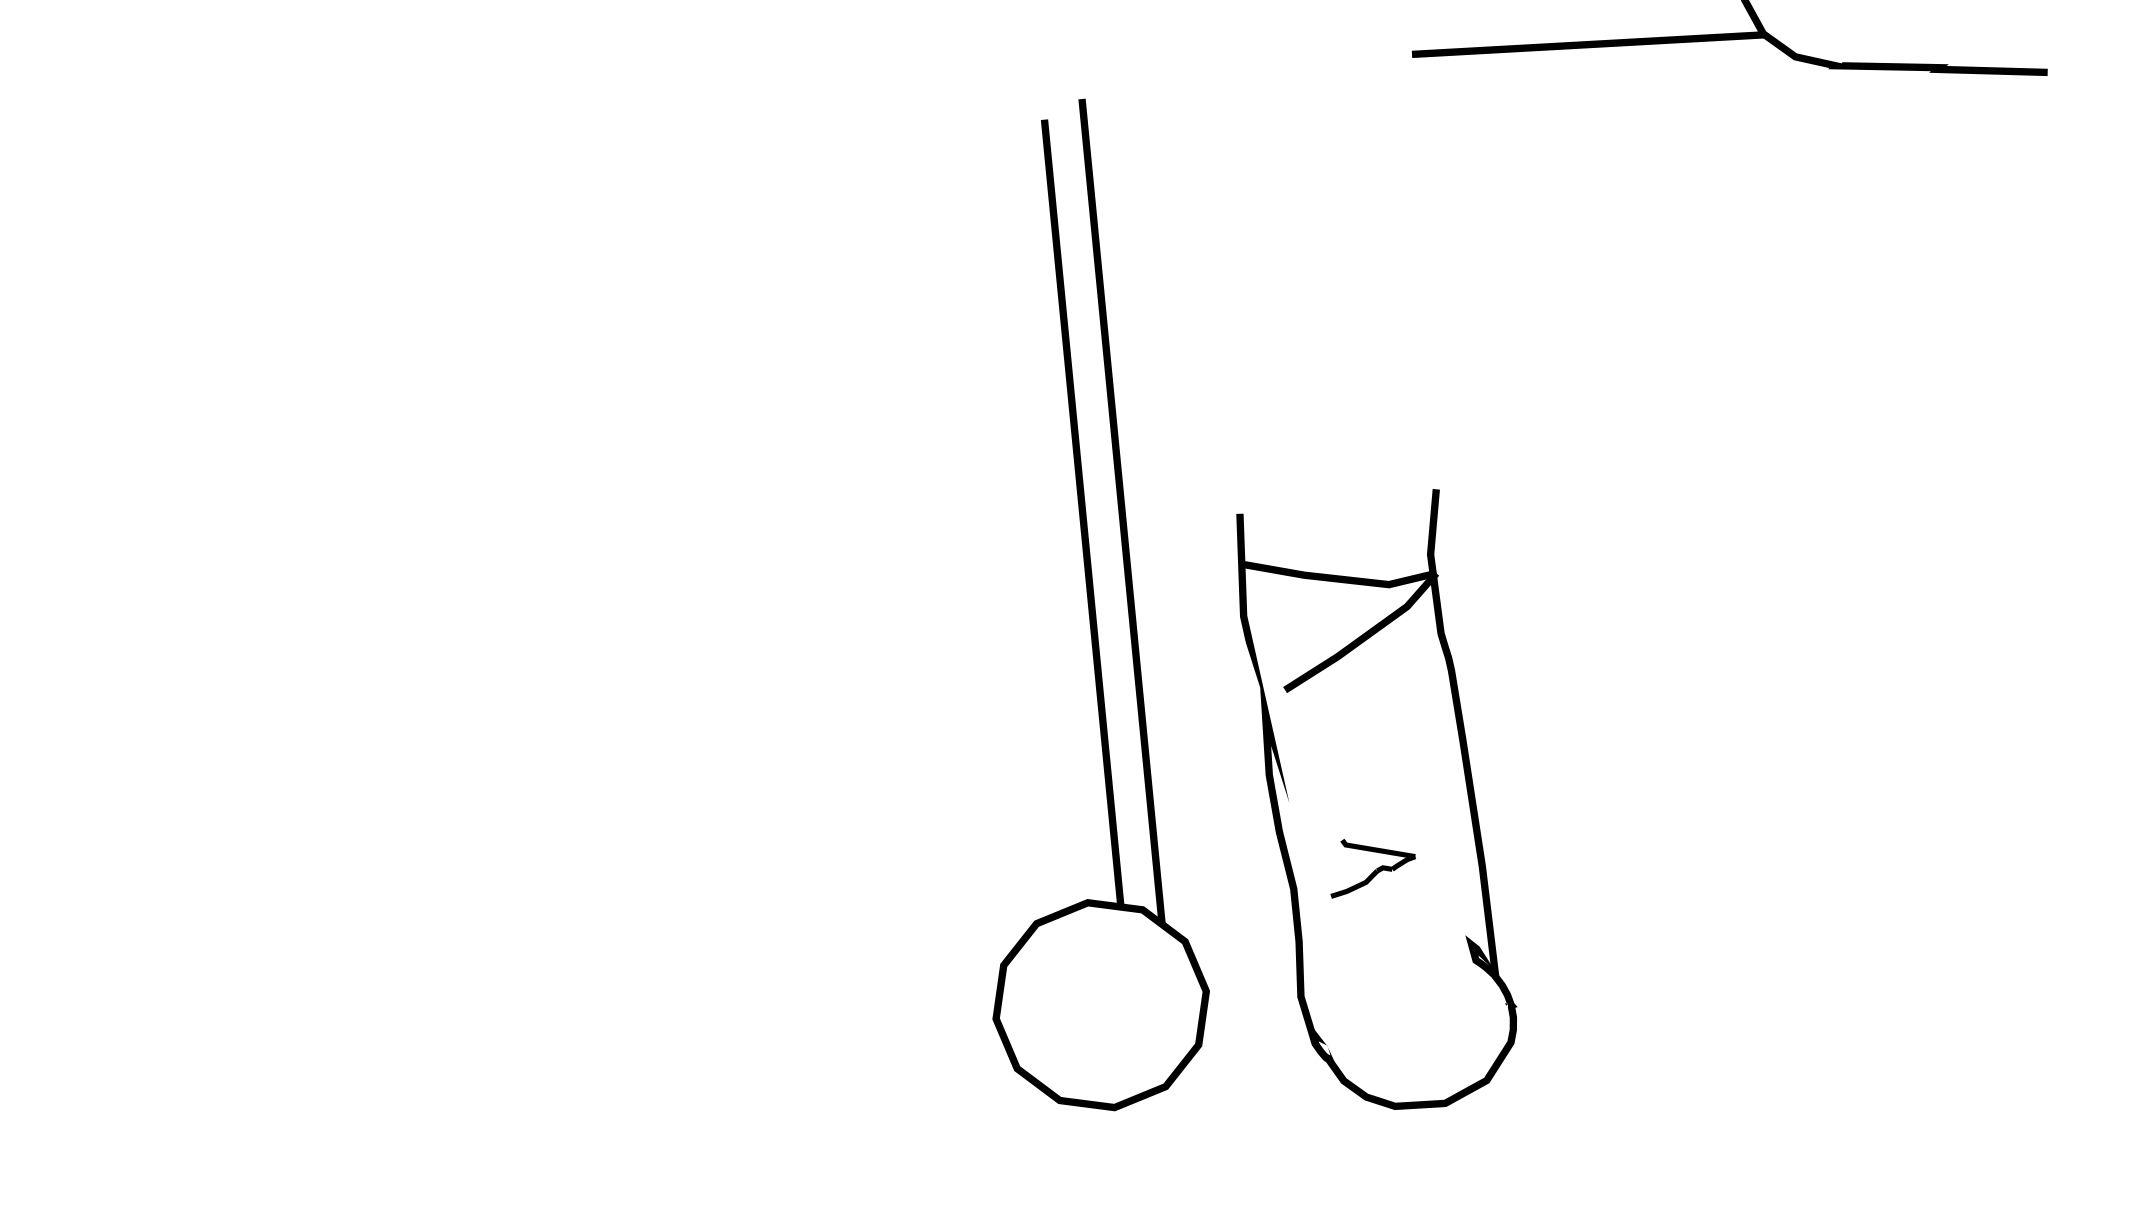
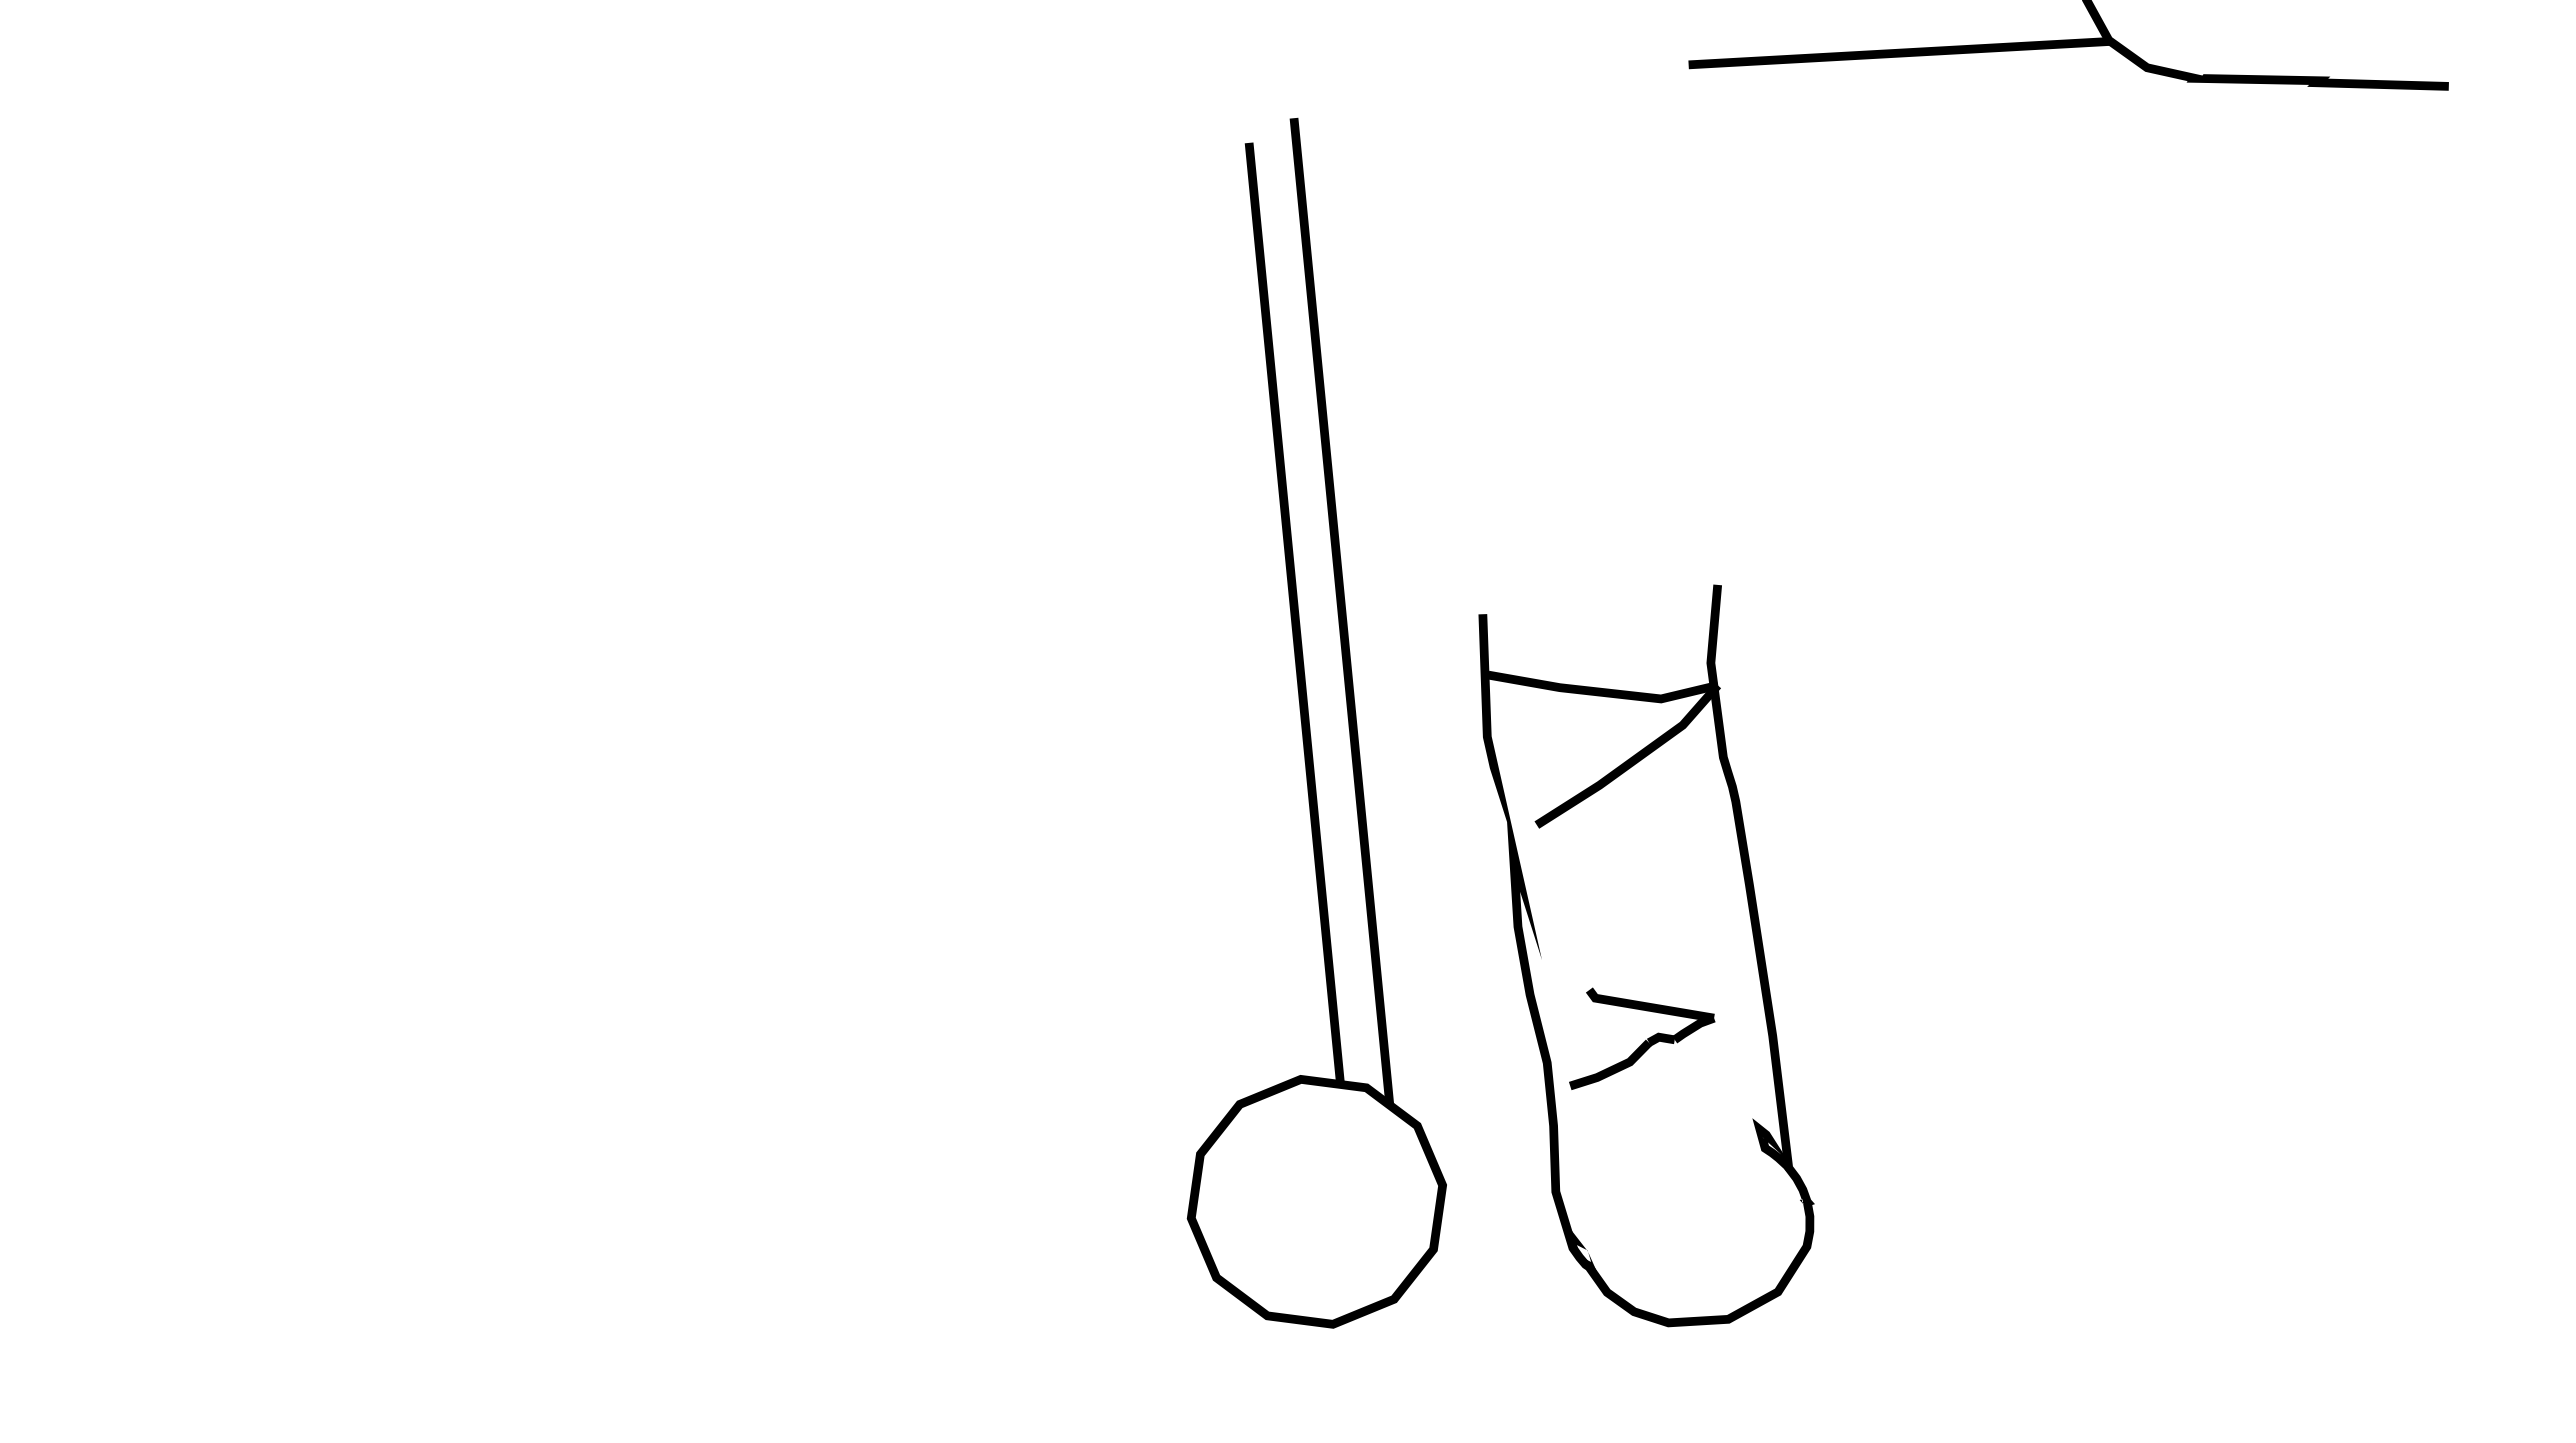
part: (1373, 868) -> (1642, 1038), size x1.43

